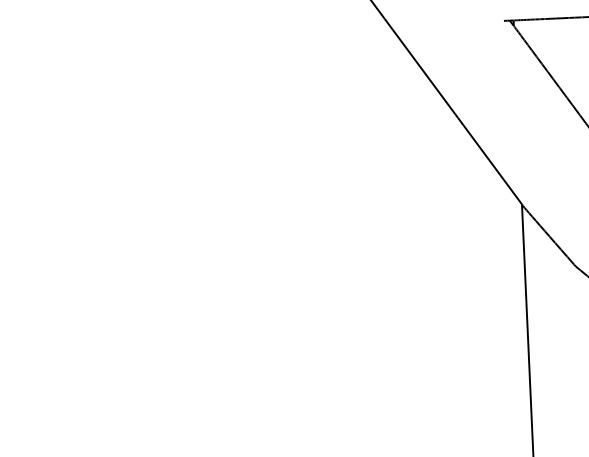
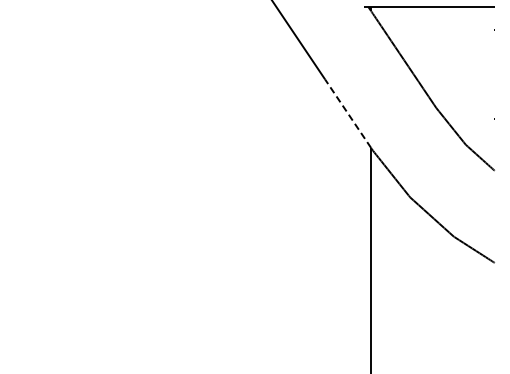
line: (489, 160) -> (347, 113), solid -> dashed

